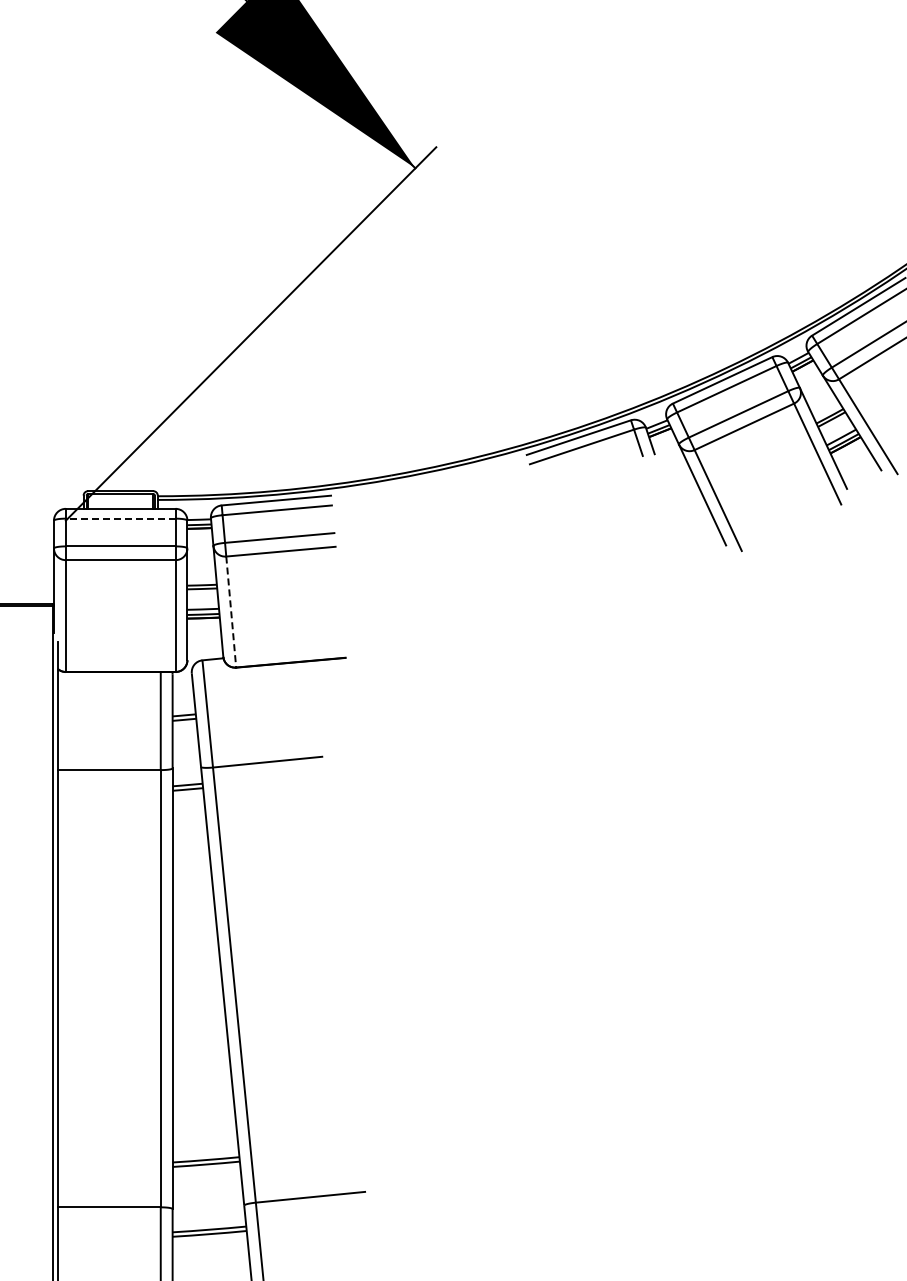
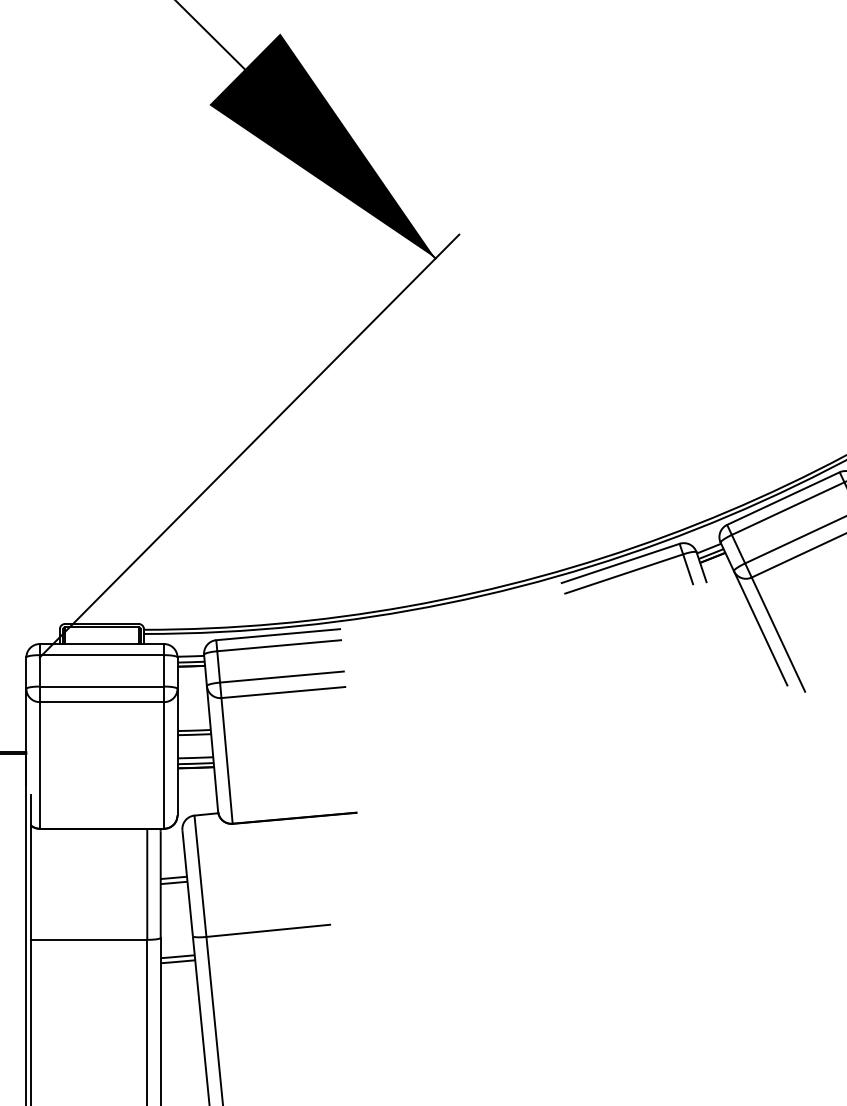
line: (120, 518) -> (101, 654), dashed -> solid
line: (231, 612) -> (227, 761), dashed -> solid

